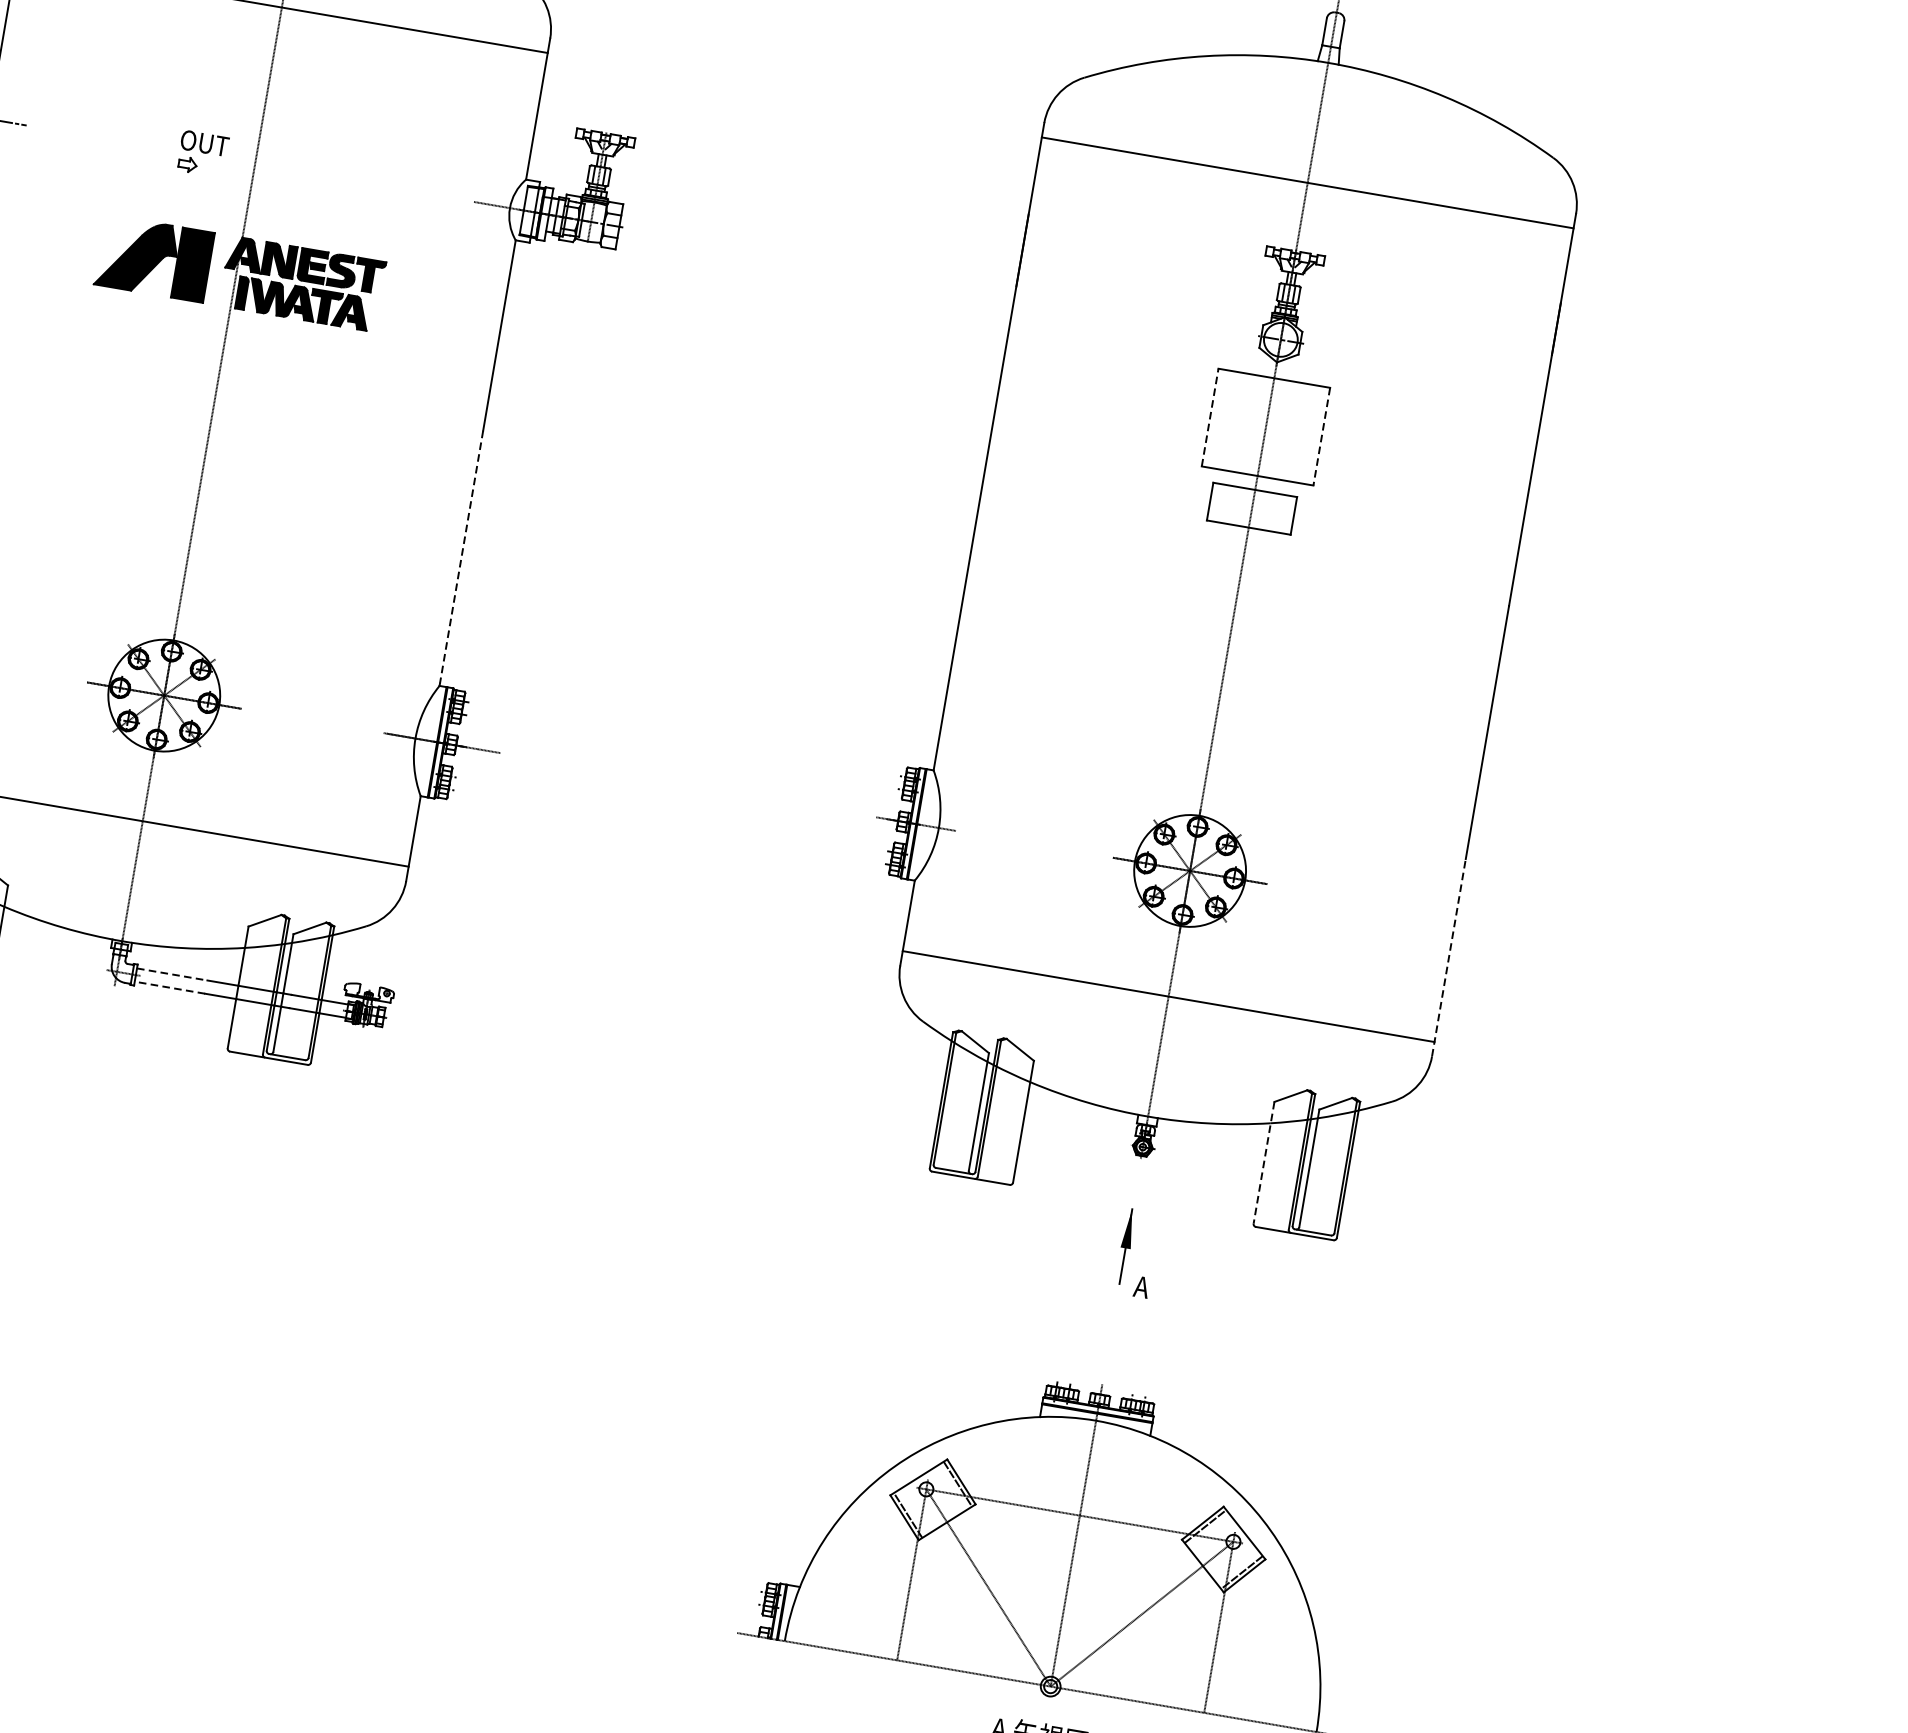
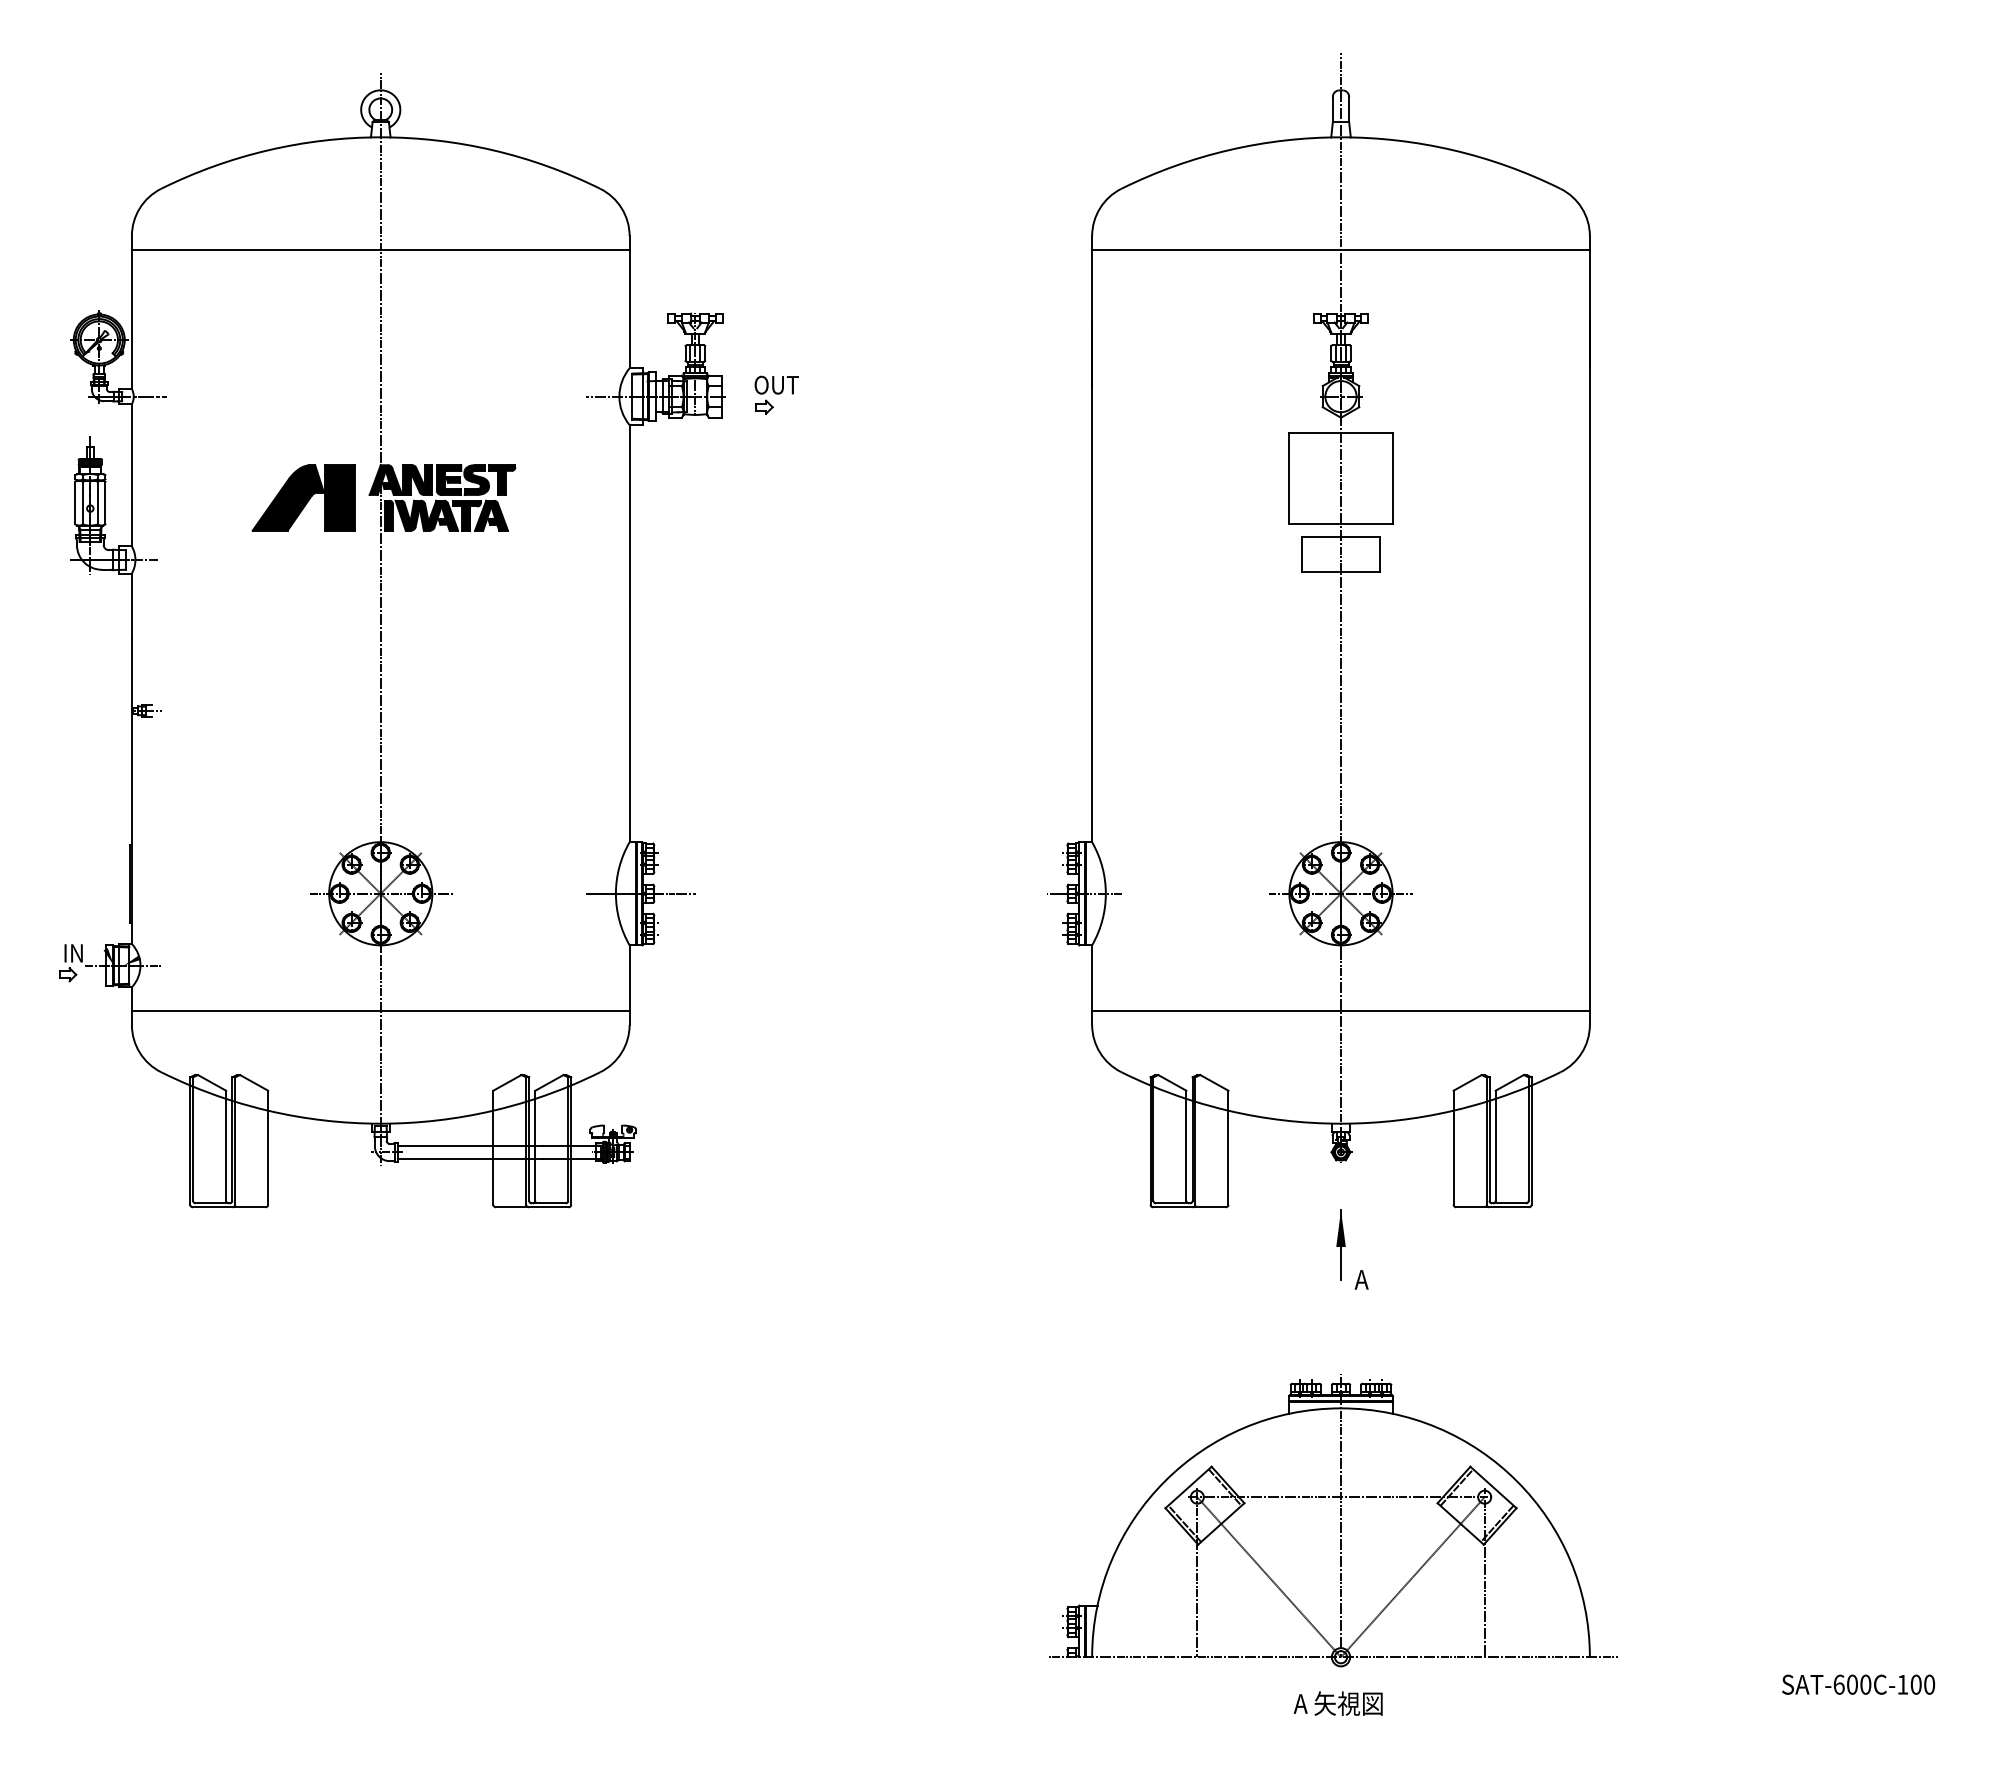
part: (202, 153) -> (776, 394), moved
line: (1209, 417) -> (1288, 478), dashed -> solid
line: (1322, 436) -> (1393, 478), dashed -> solid
line: (461, 558) -> (629, 722), dashed -> solid
line: (1448, 956) -> (1589, 931), dashed -> solid
line: (172, 974) -> (431, 1146), dashed -> solid
line: (170, 987) -> (431, 1158), dashed -> solid
line: (1263, 1162) -> (1453, 1147), dashed -> solid

